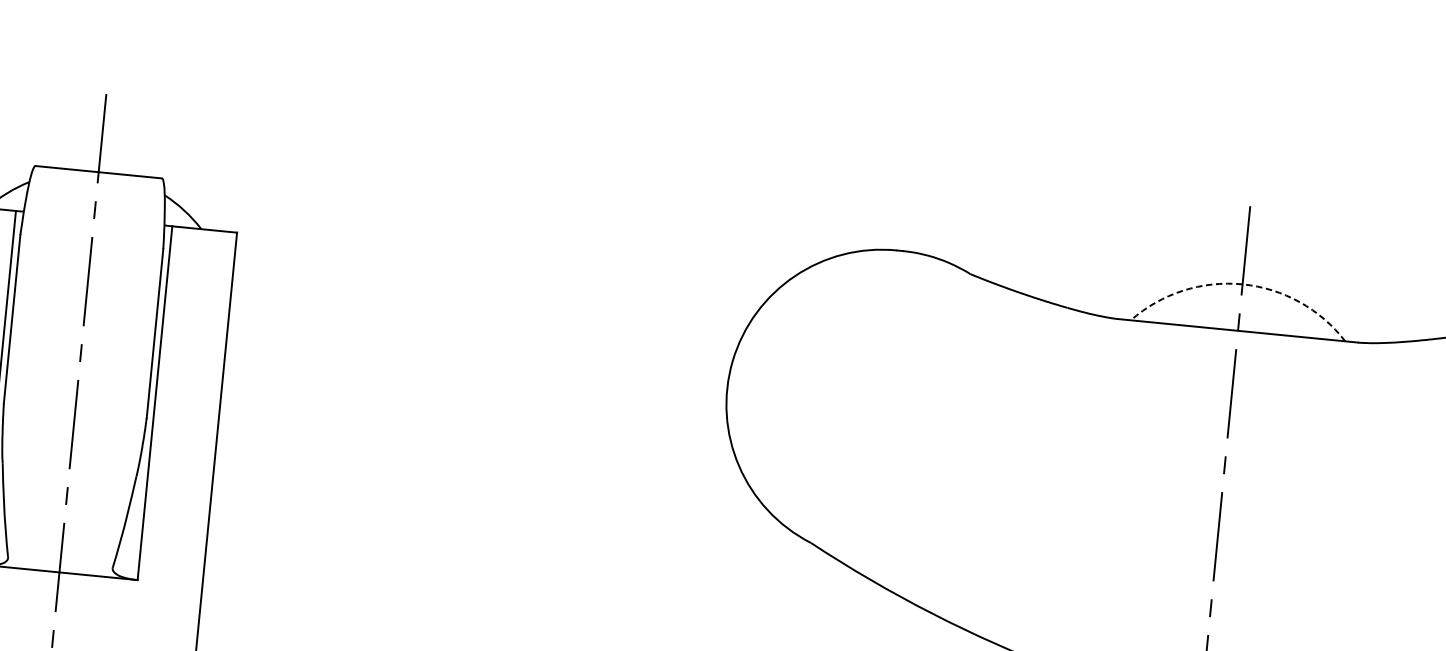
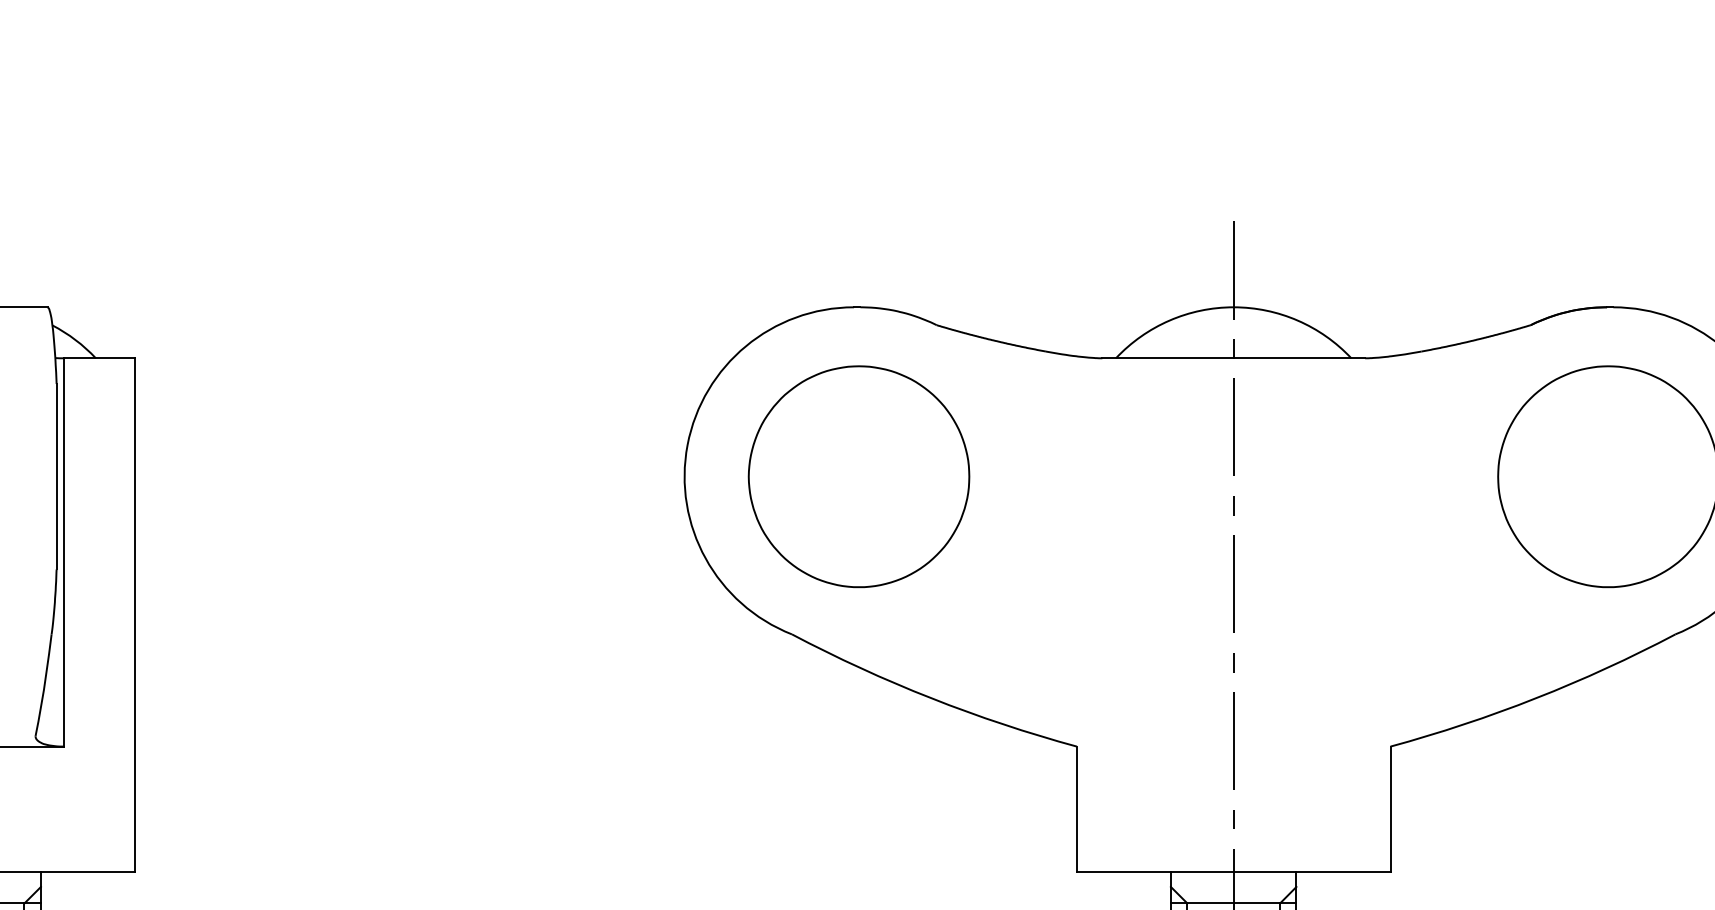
arc: (1242, 284) -> (1233, 307), dashed -> solid
part: (885, 405) -> (858, 476), added

